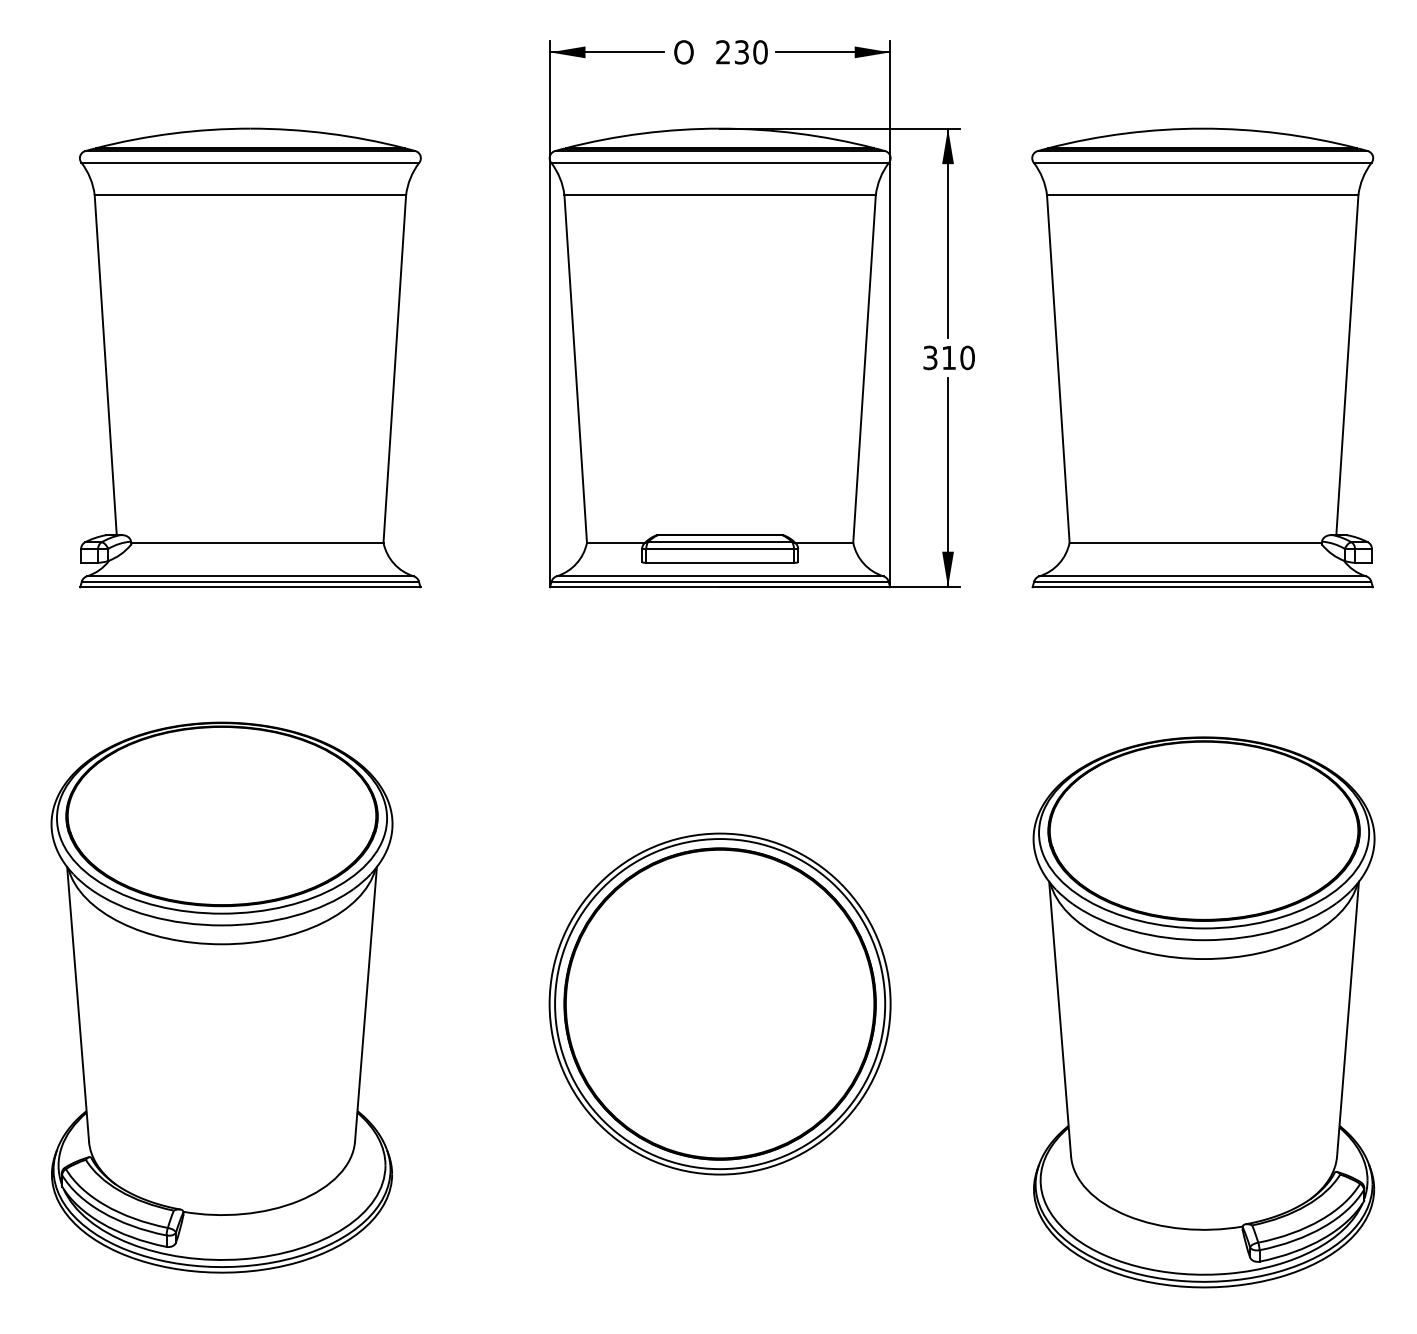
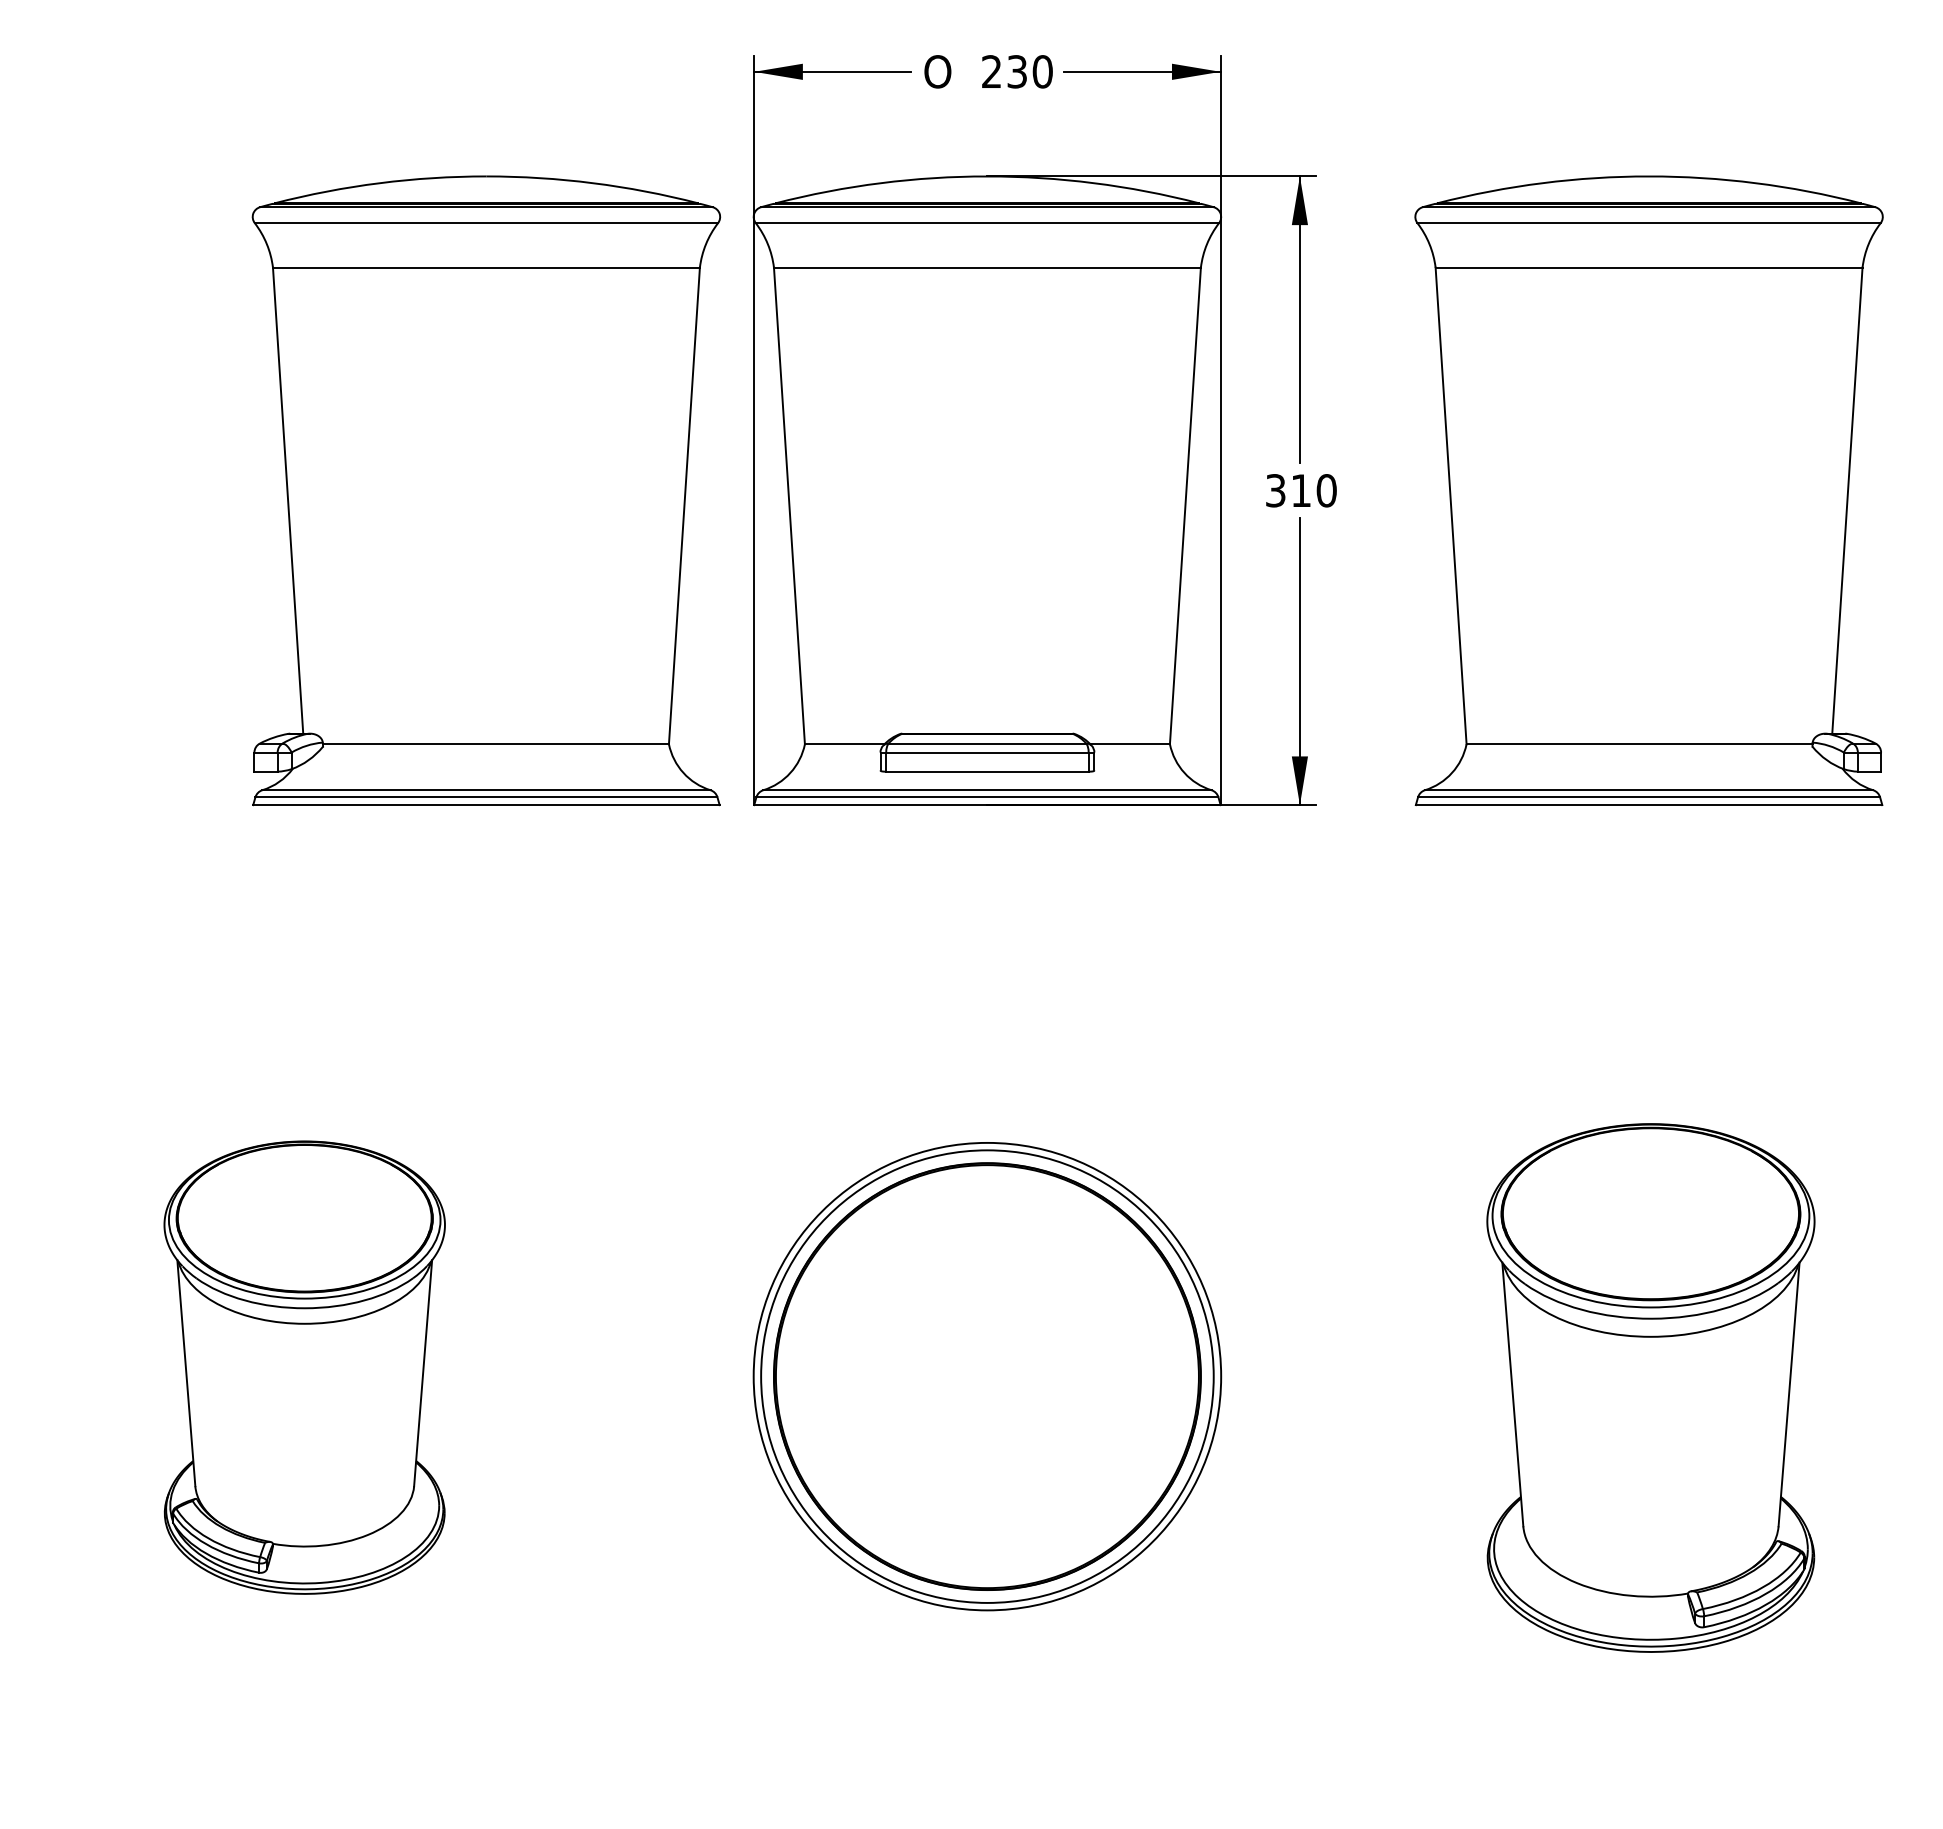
part: (250, 357) -> (486, 490), moved
part: (221, 997) -> (304, 1367), size x0.6
part: (1203, 1012) -> (1650, 1387), size x0.7

